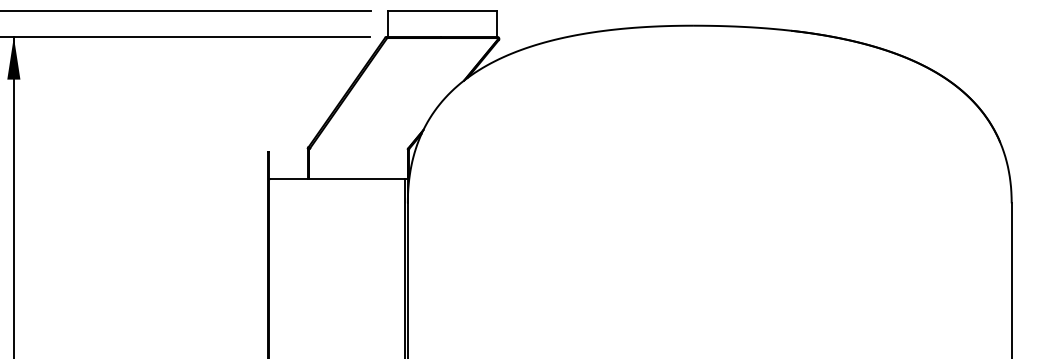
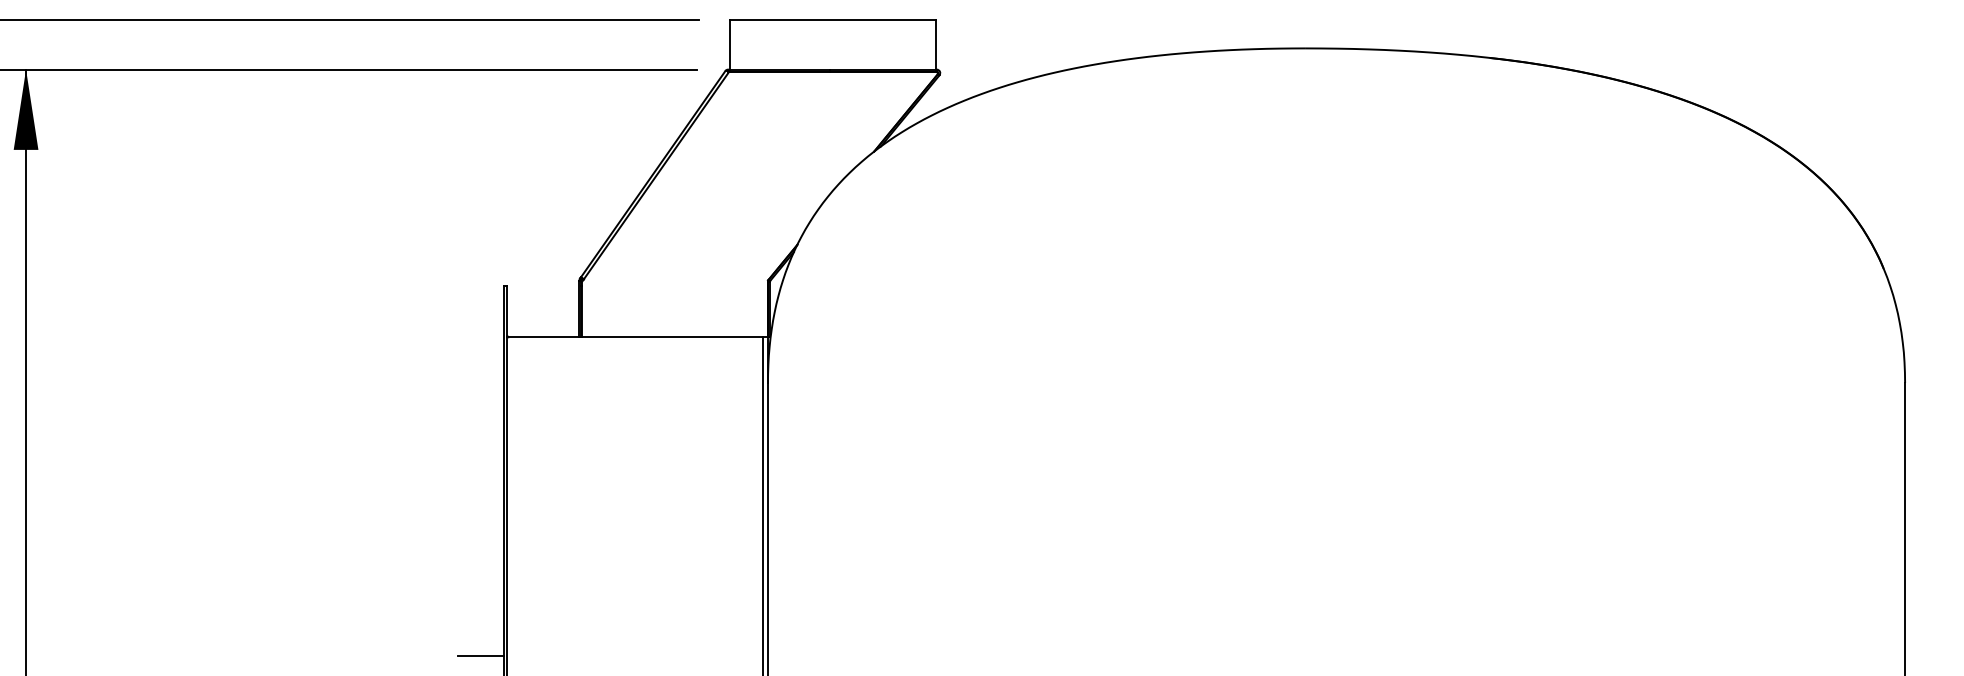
line: (255, 348) -> (481, 656), added

